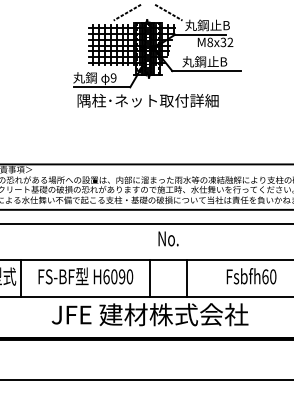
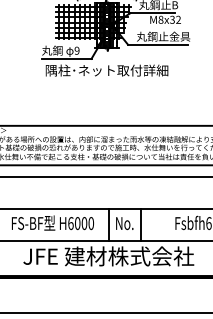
text: (231, 61) -> (179, 36), 丸鋼止B -> 丸鋼止金具
text: (168, 238) -> (124, 223), moved
text: (122, 276) -> (84, 223), H6090 -> H6000

